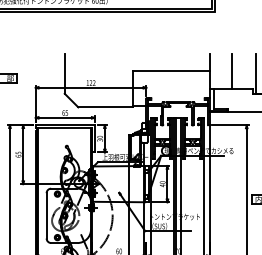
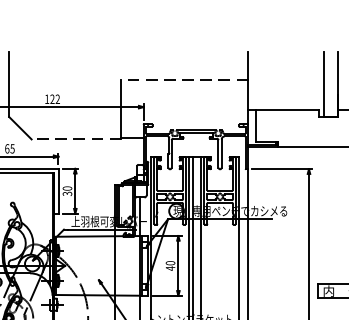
line: (171, 71) -> (185, 80), solid -> dashed
line: (232, 71) -> (285, 80), removed
line: (105, 107) -> (76, 139), solid -> dashed

